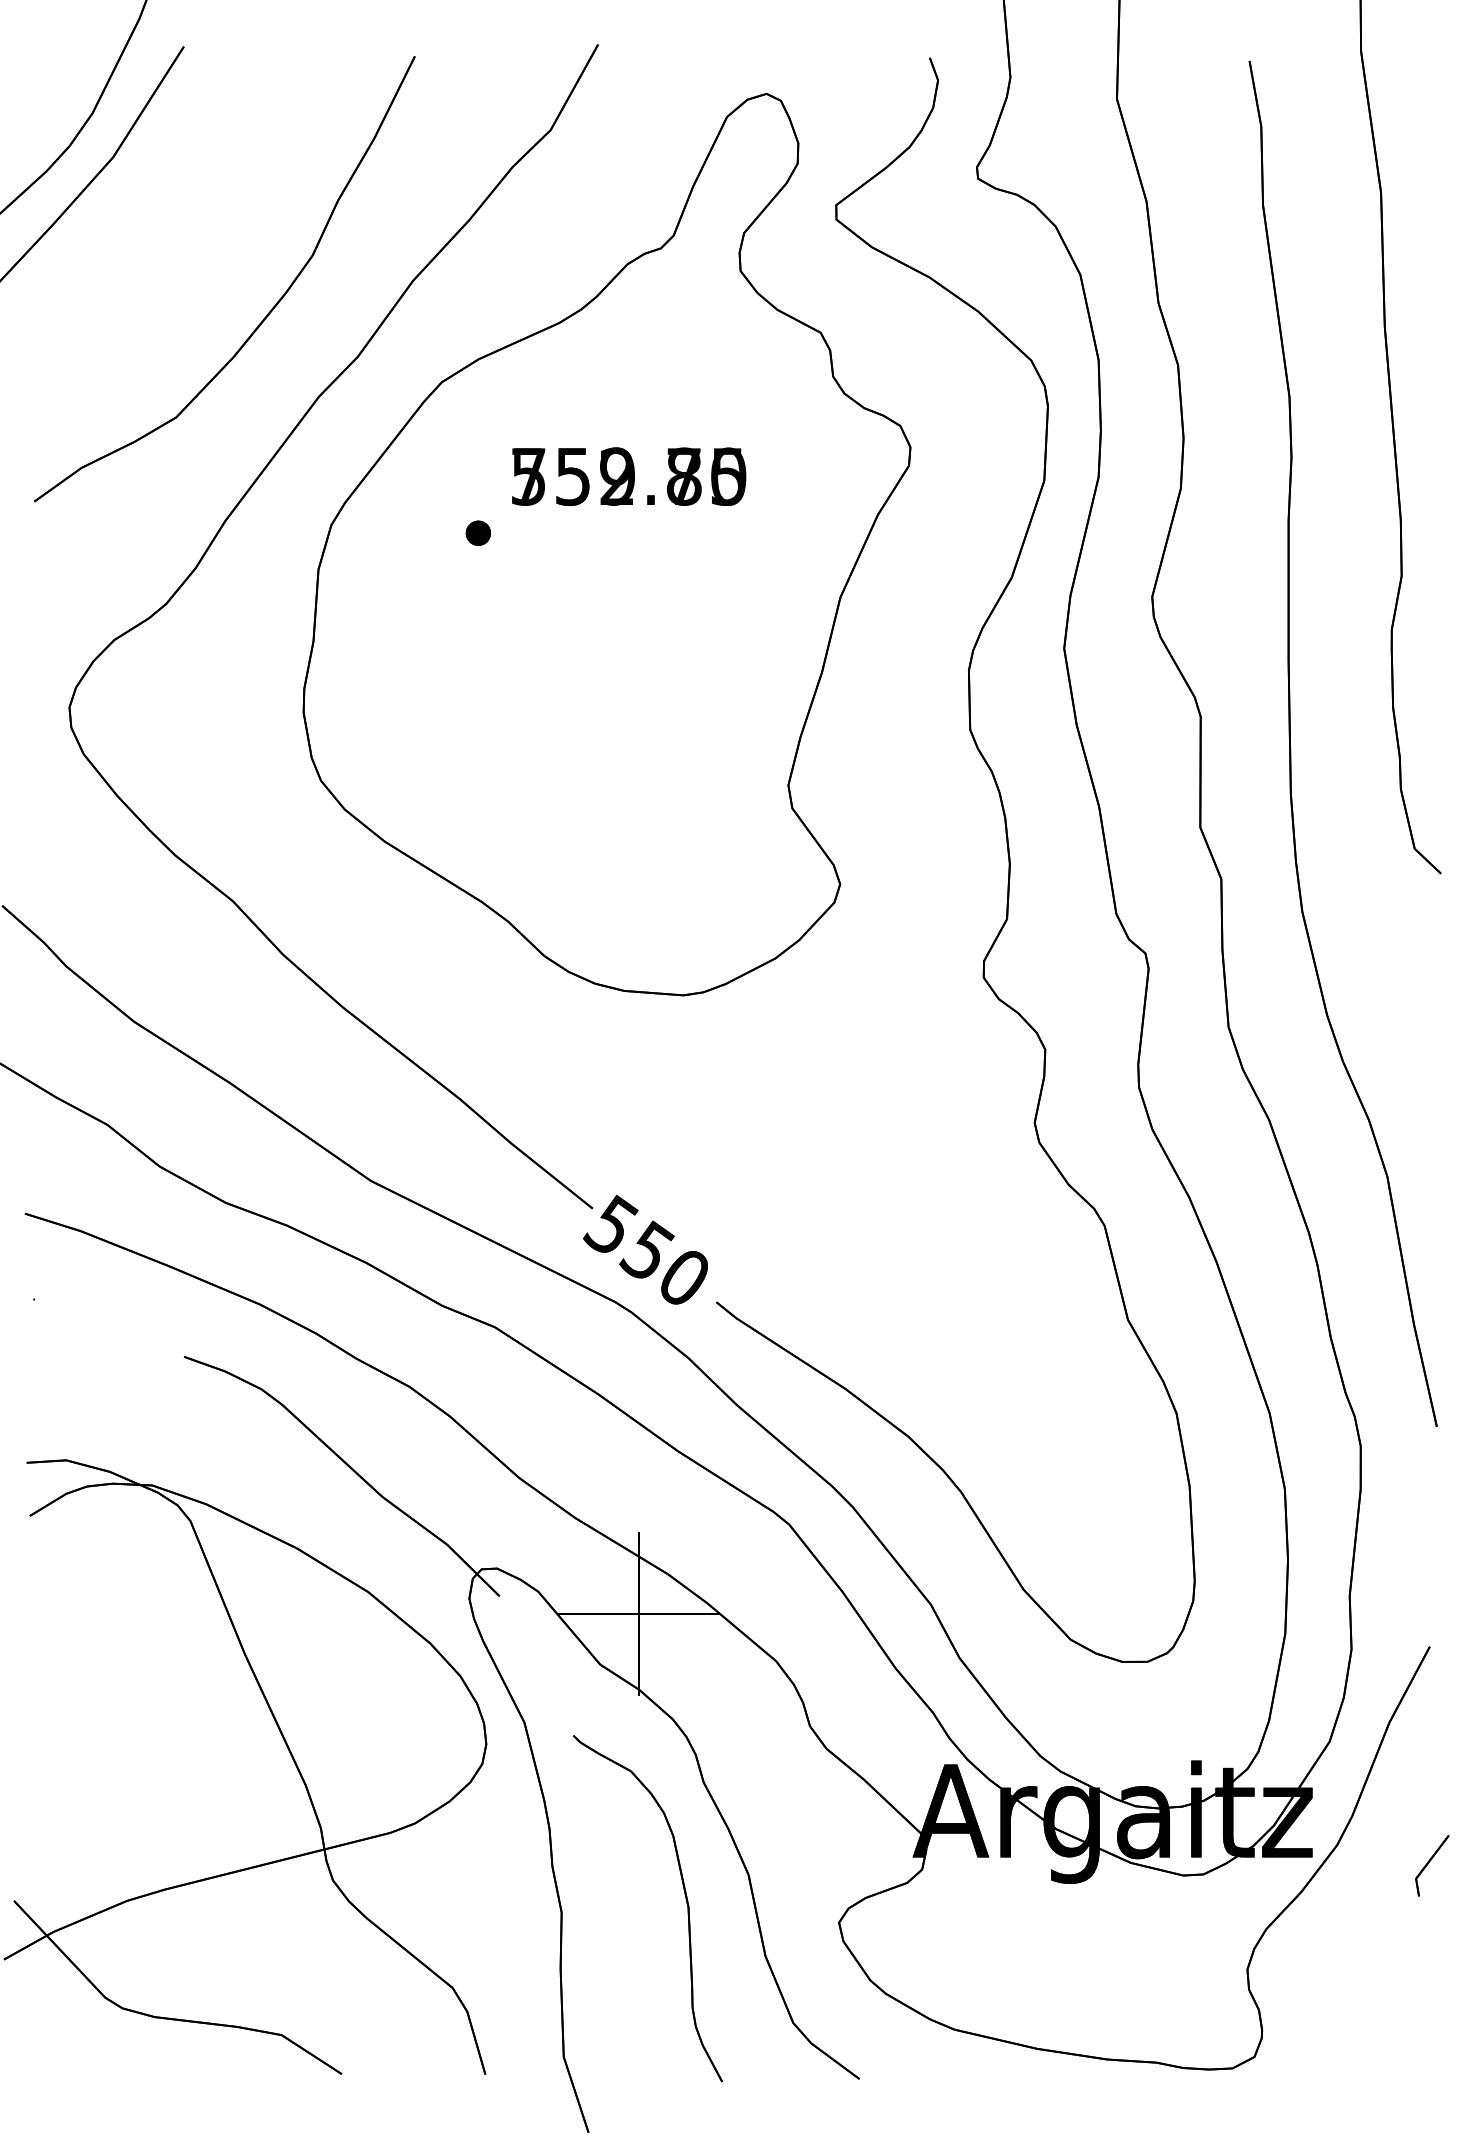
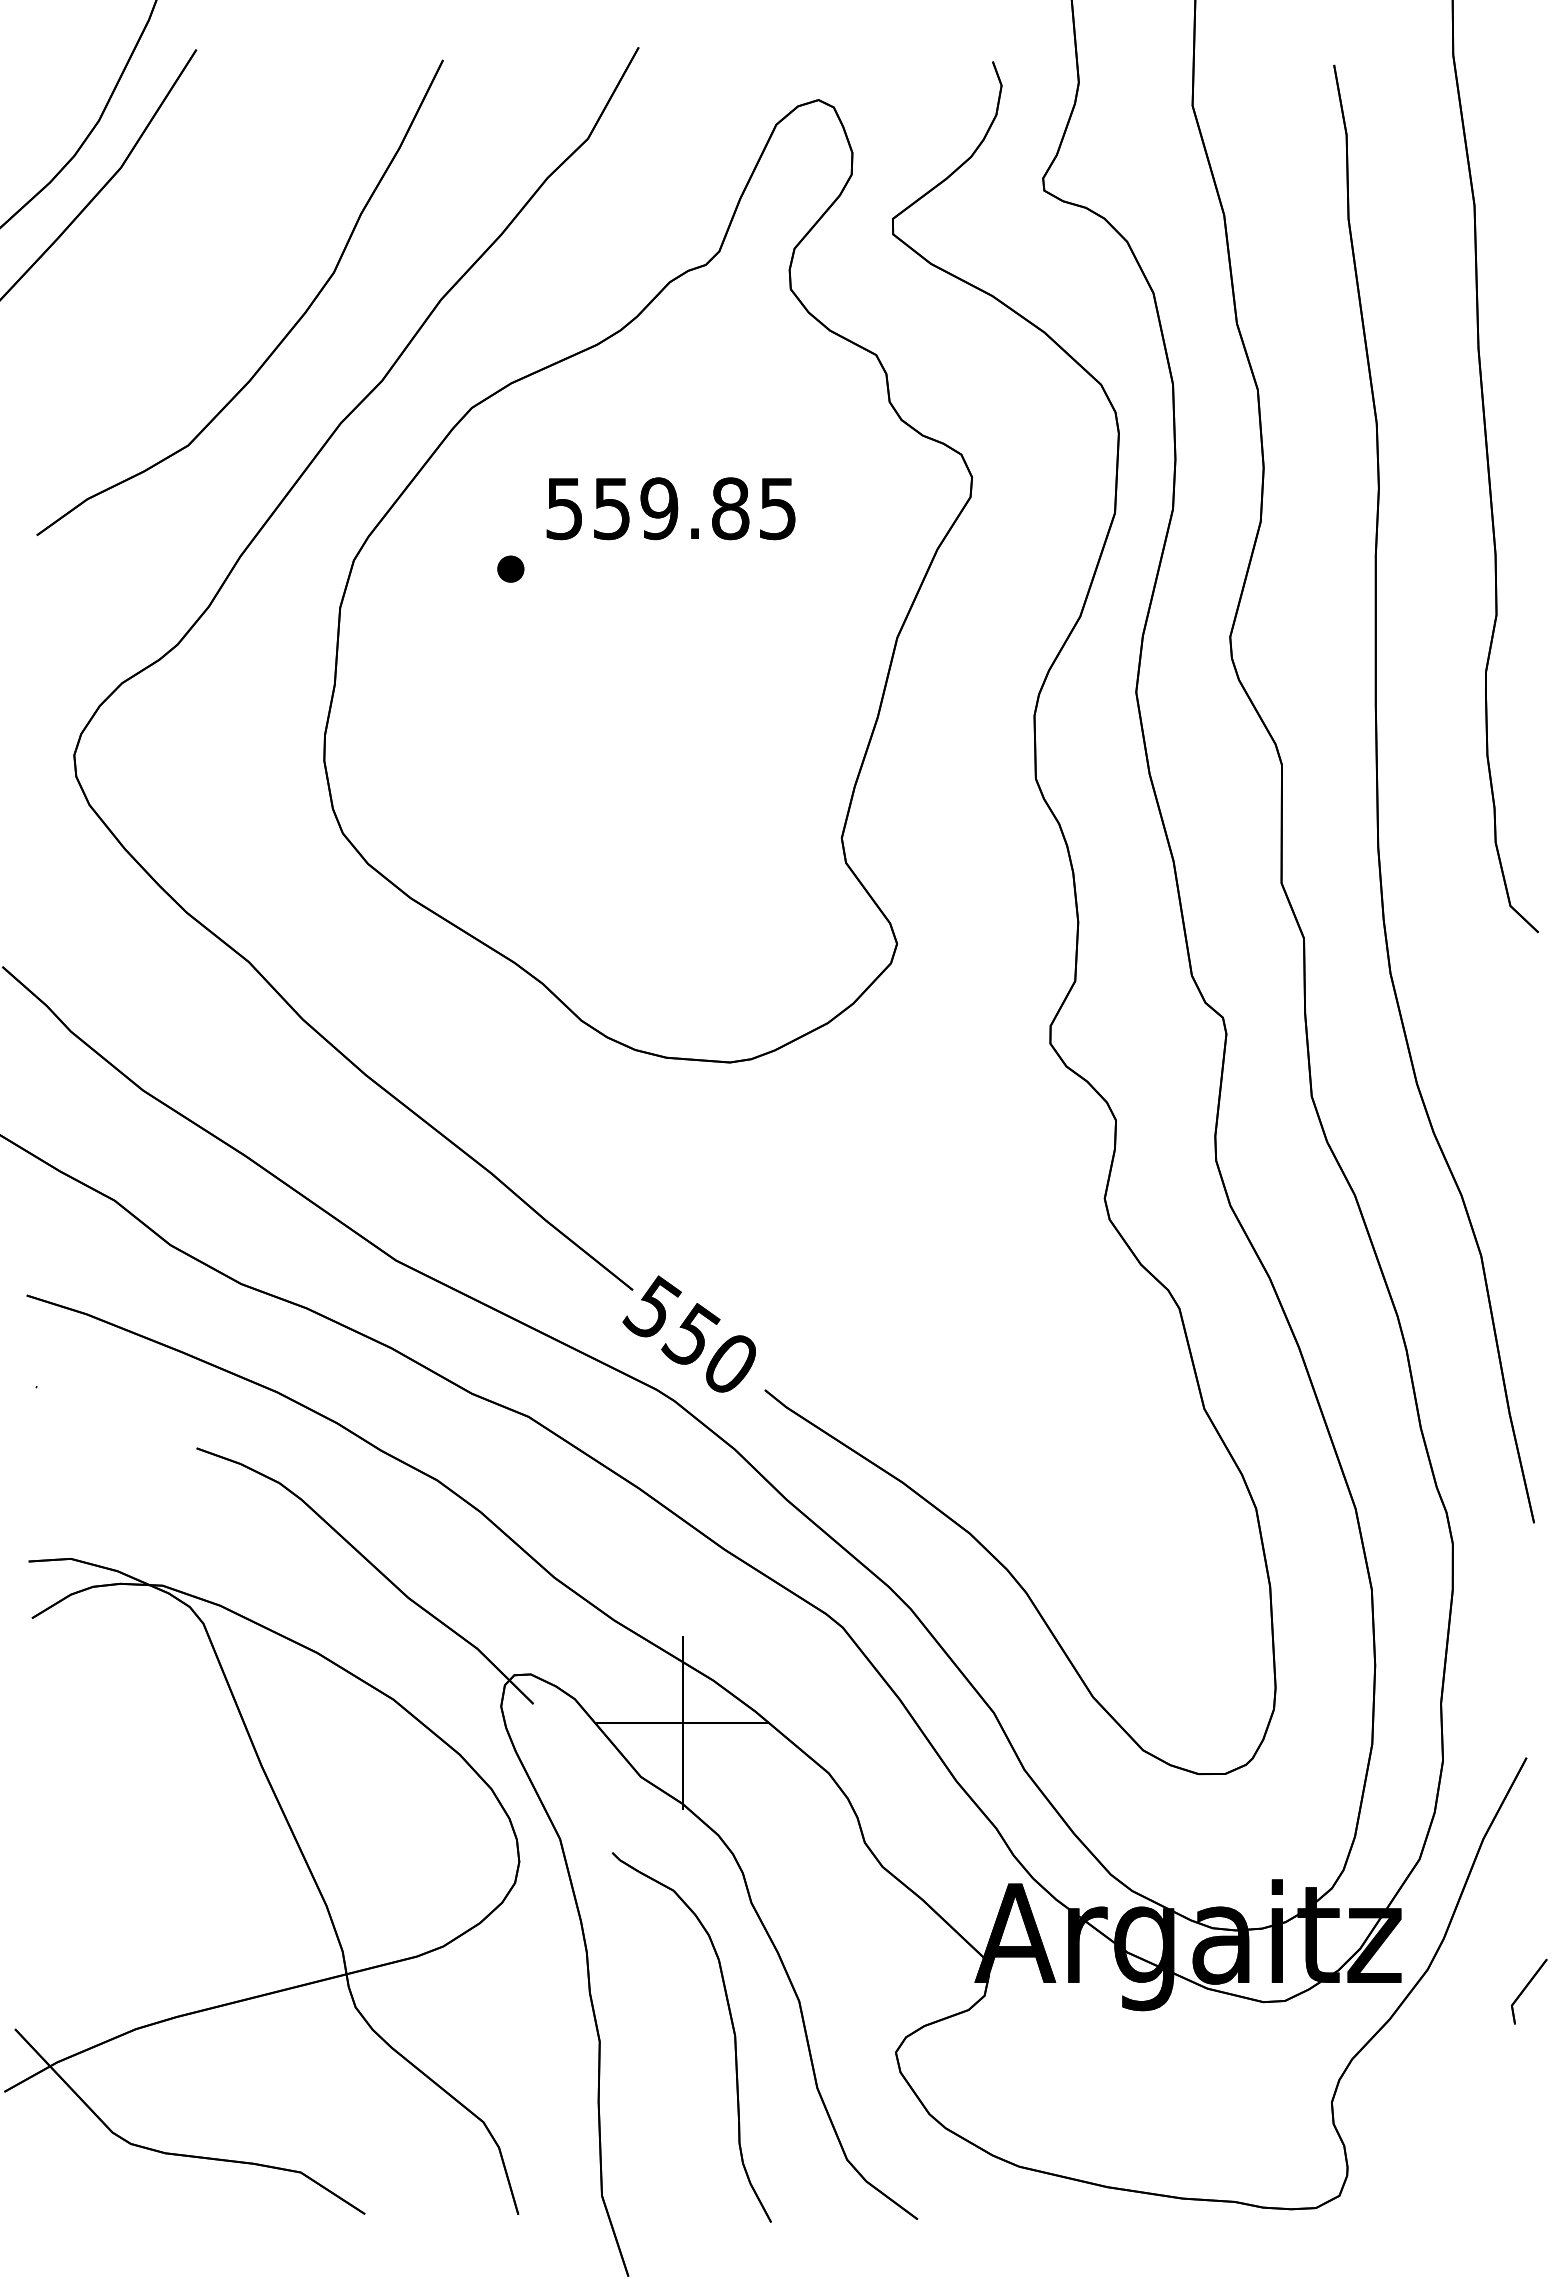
text: (628, 476) -> (671, 508), 752.70 -> 559.85

